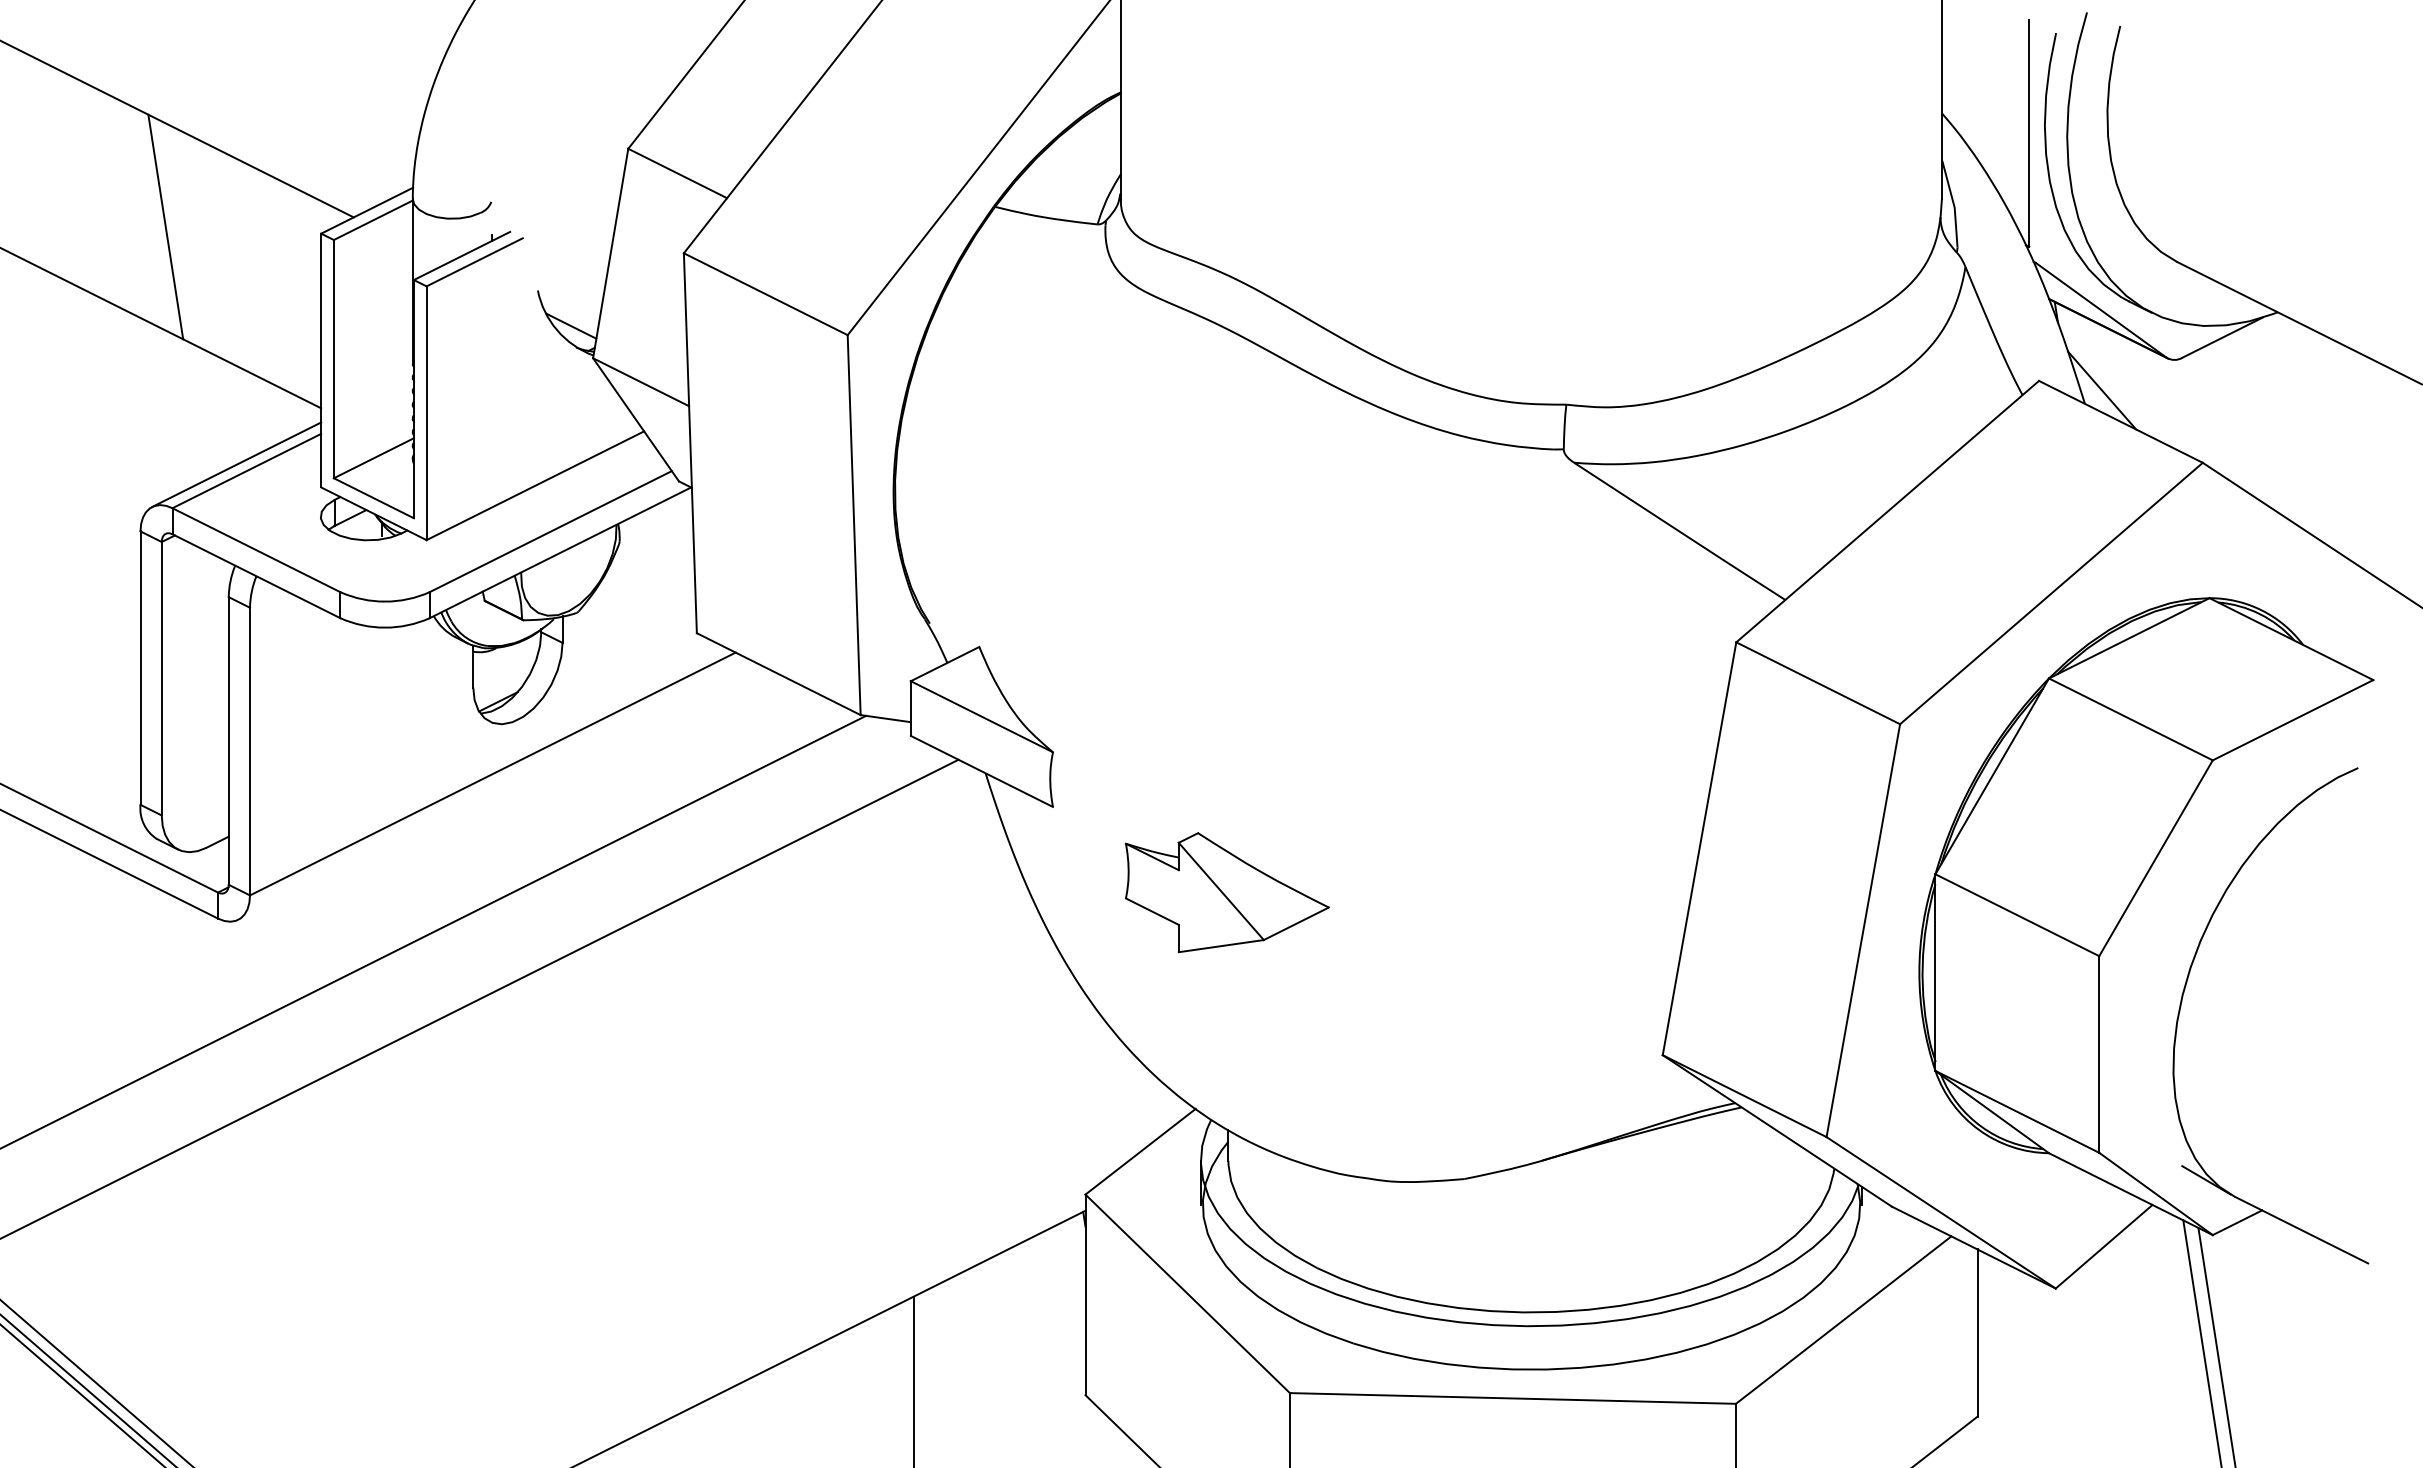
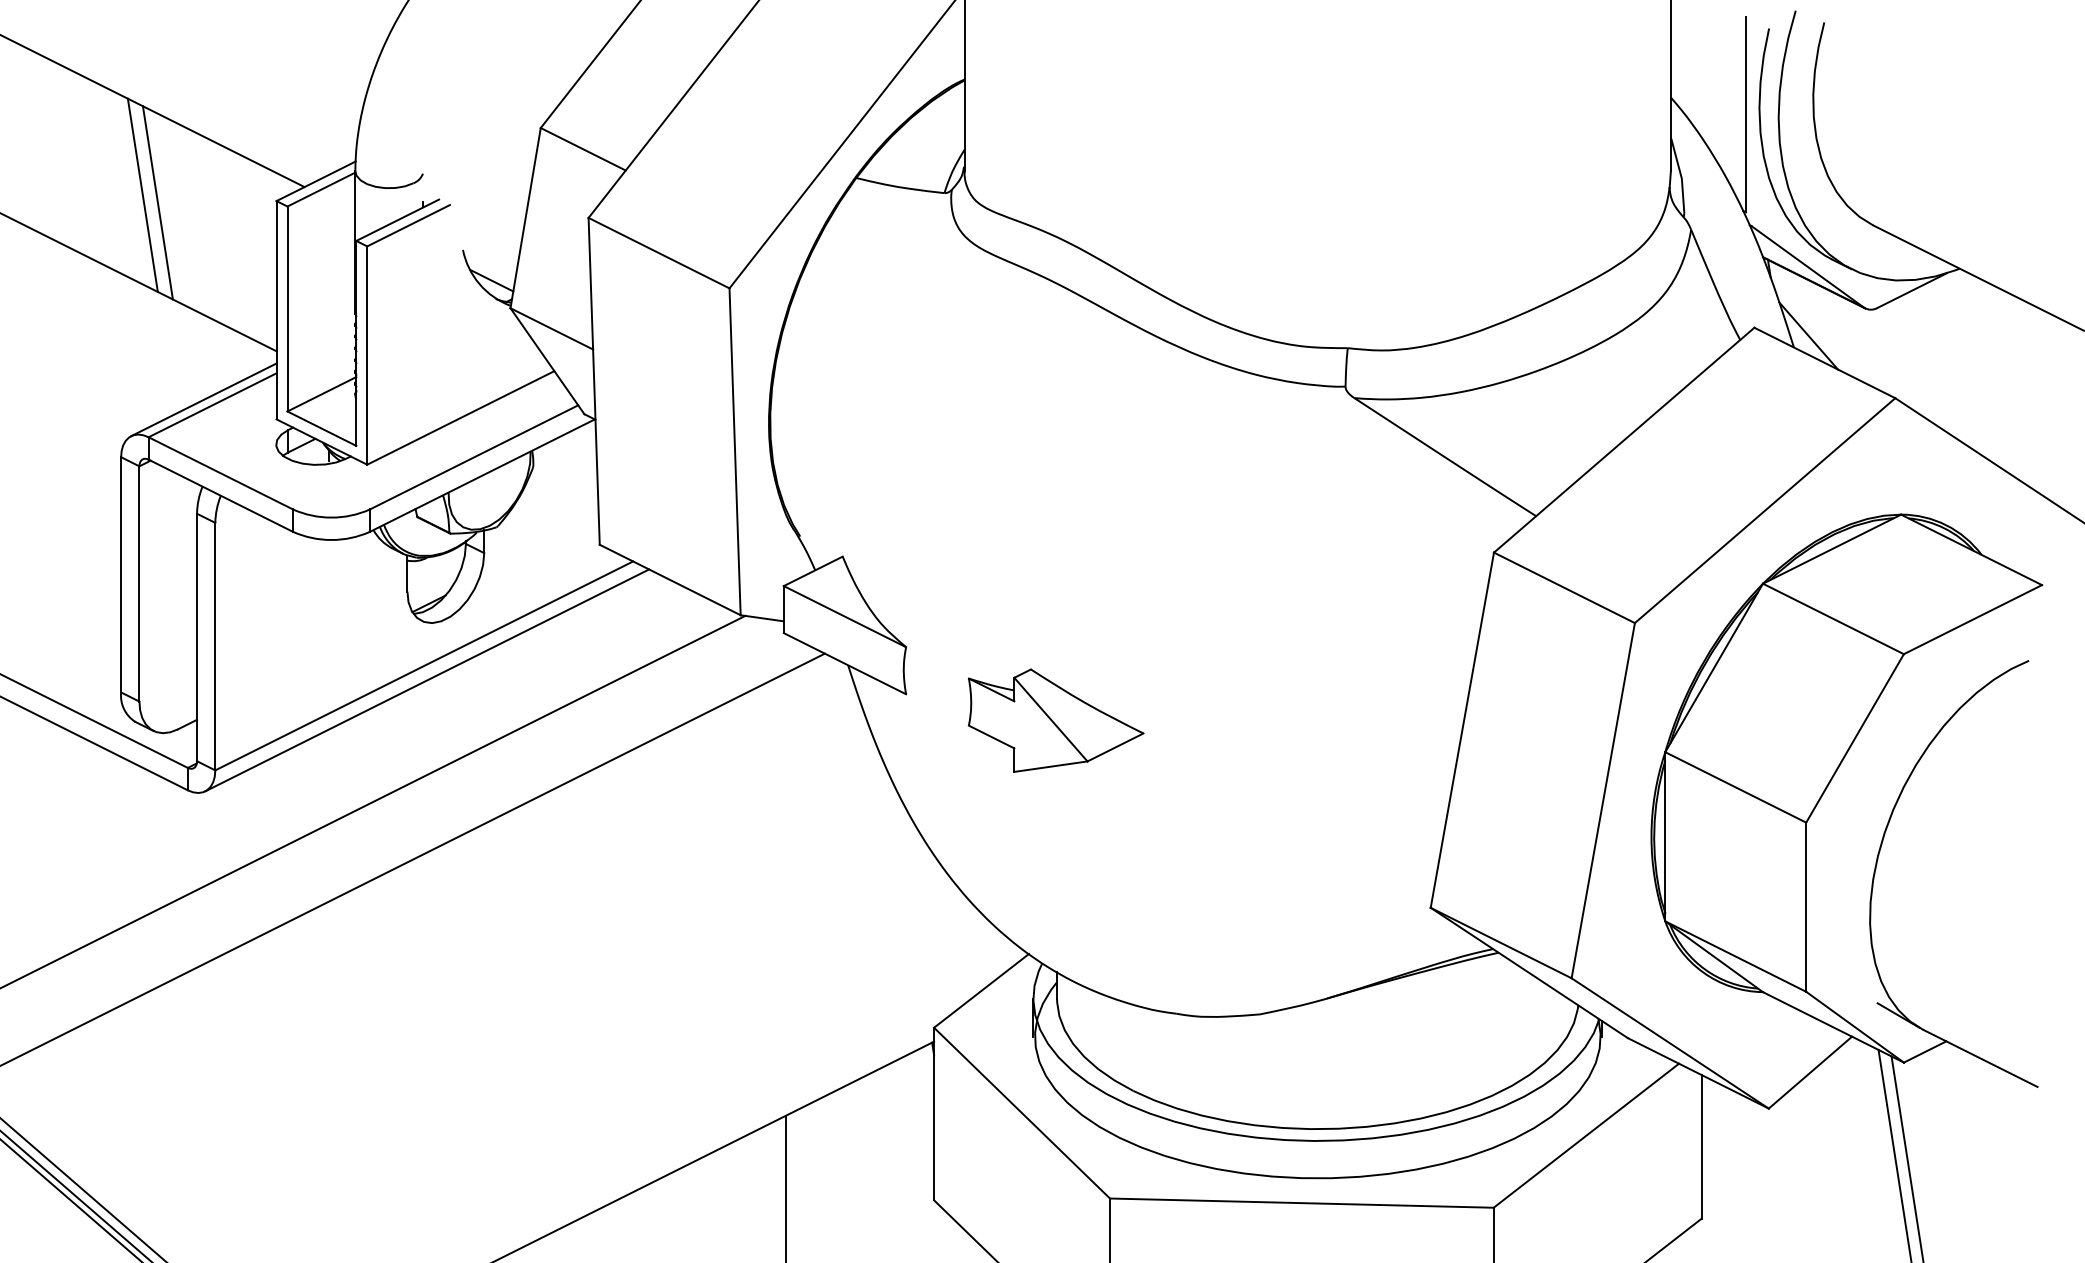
line: (182, 235) -> (157, 202), added
line: (496, 790) -> (427, 680), added
part: (1227, 892) -> (1056, 720), moved

